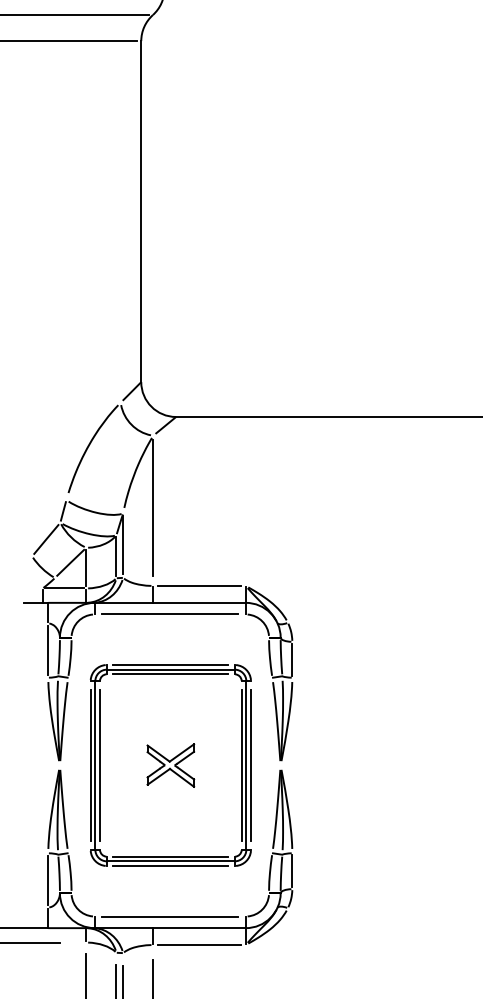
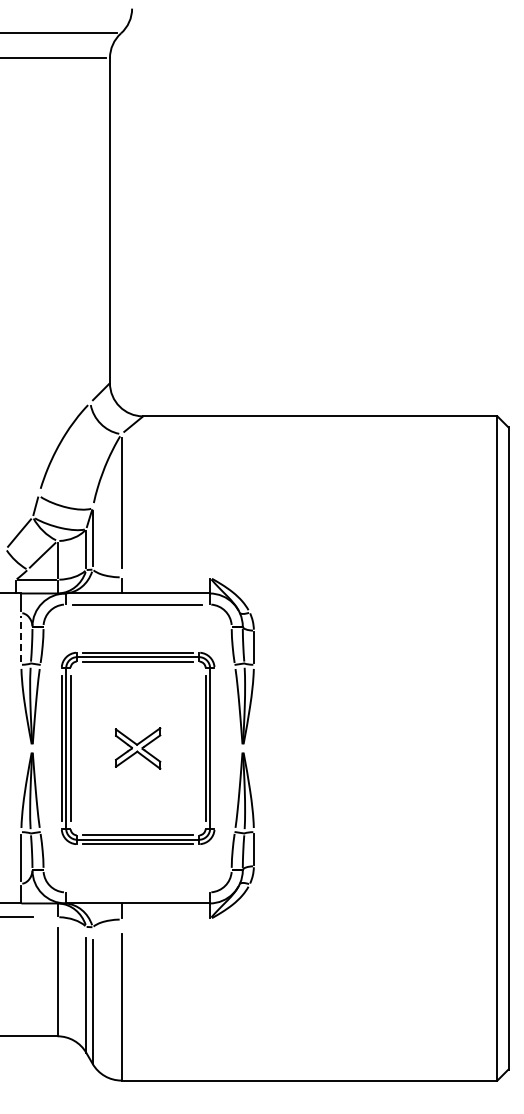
line: (199, 586) -> (165, 577), removed
line: (48, 650) -> (21, 638), solid -> dashed
line: (250, 765) -> (214, 748), removed
line: (170, 916) -> (137, 892), removed
line: (199, 944) -> (165, 919), removed

